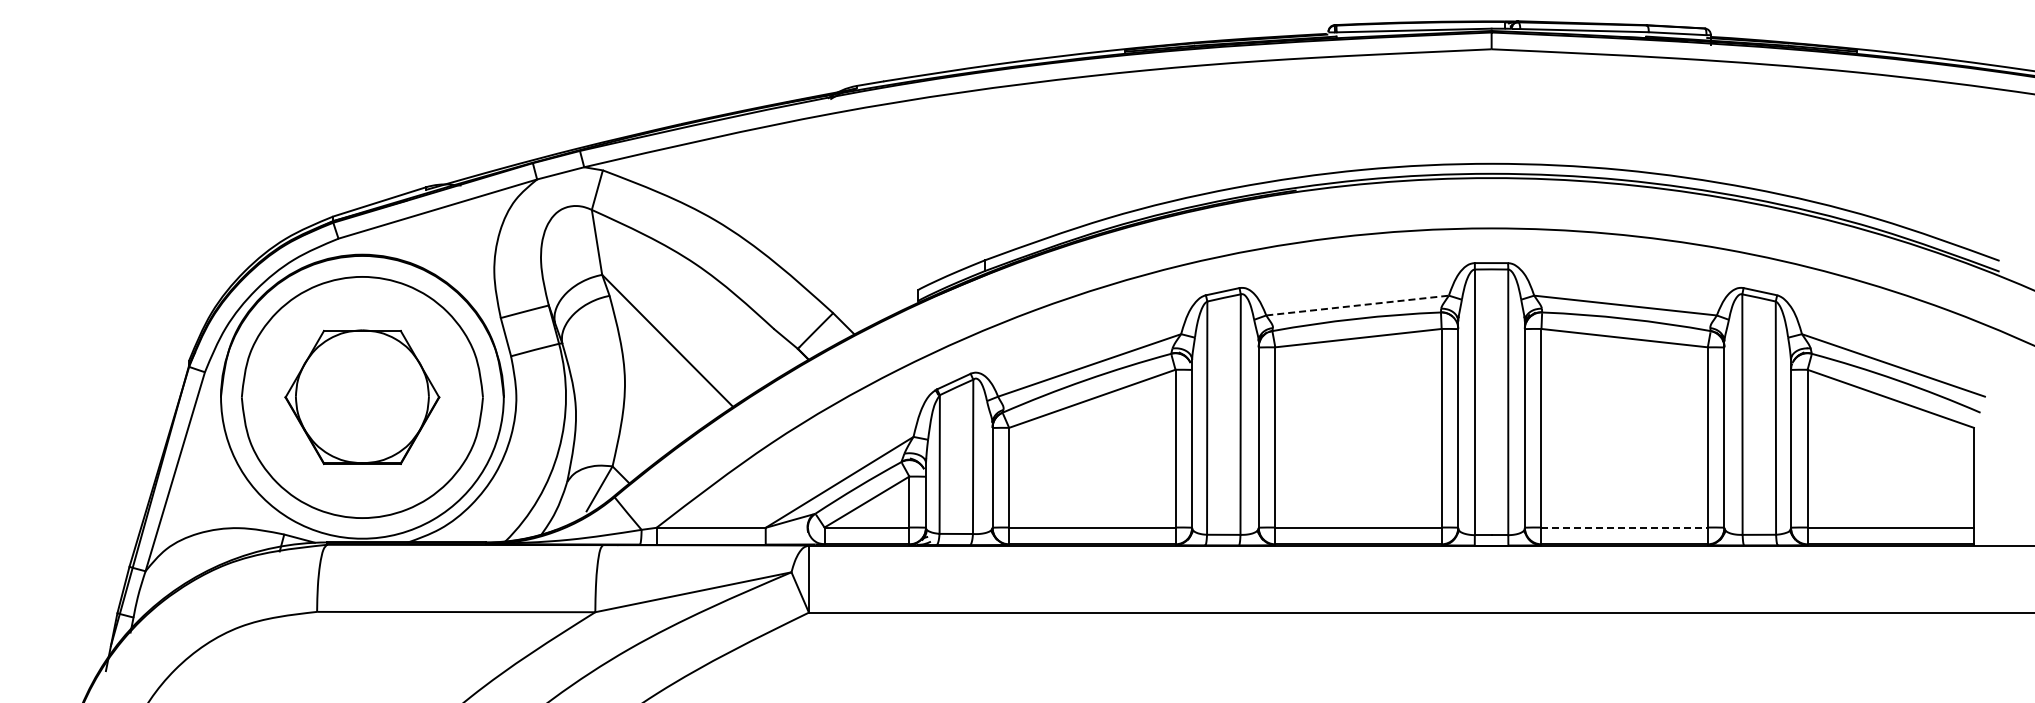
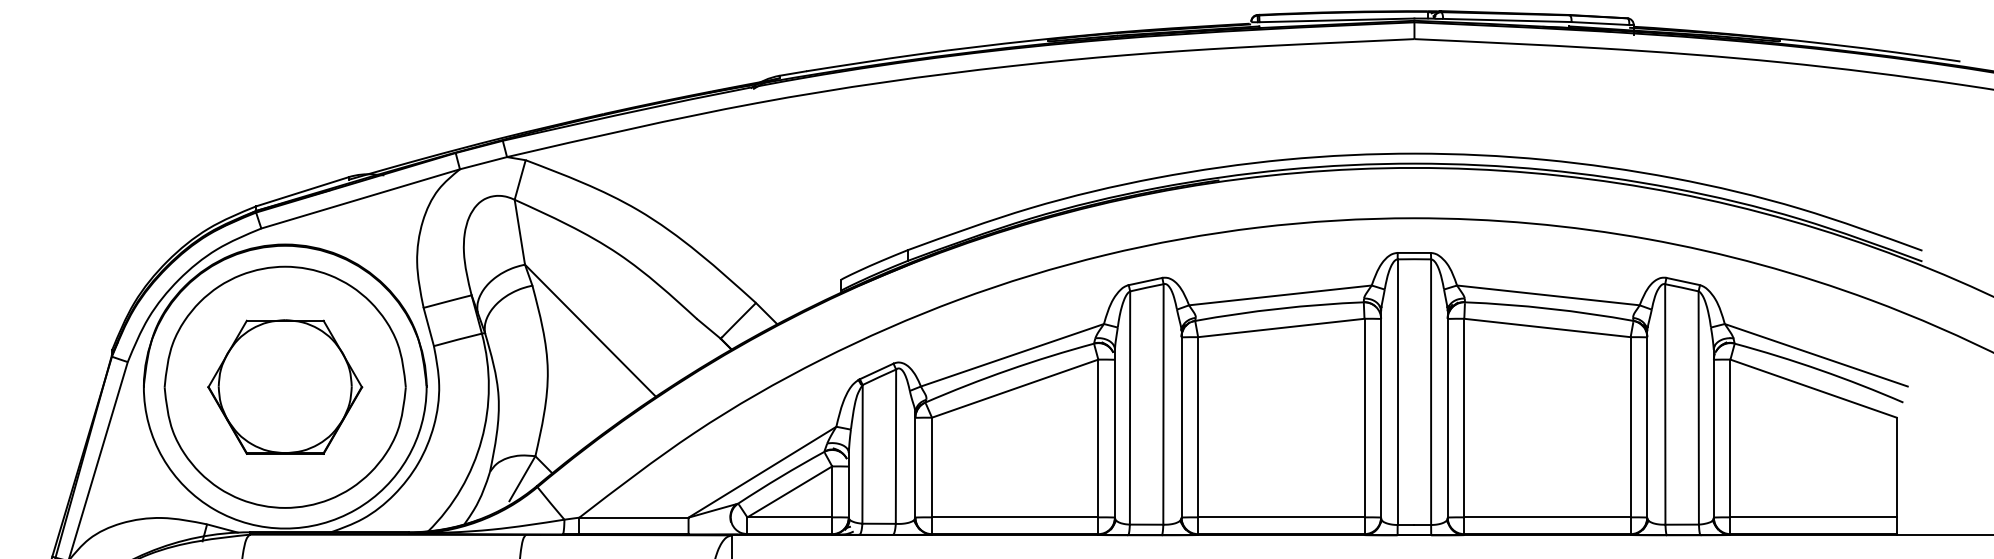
line: (1357, 305) -> (1280, 295), dashed -> solid
line: (1625, 527) -> (1548, 517), dashed -> solid

